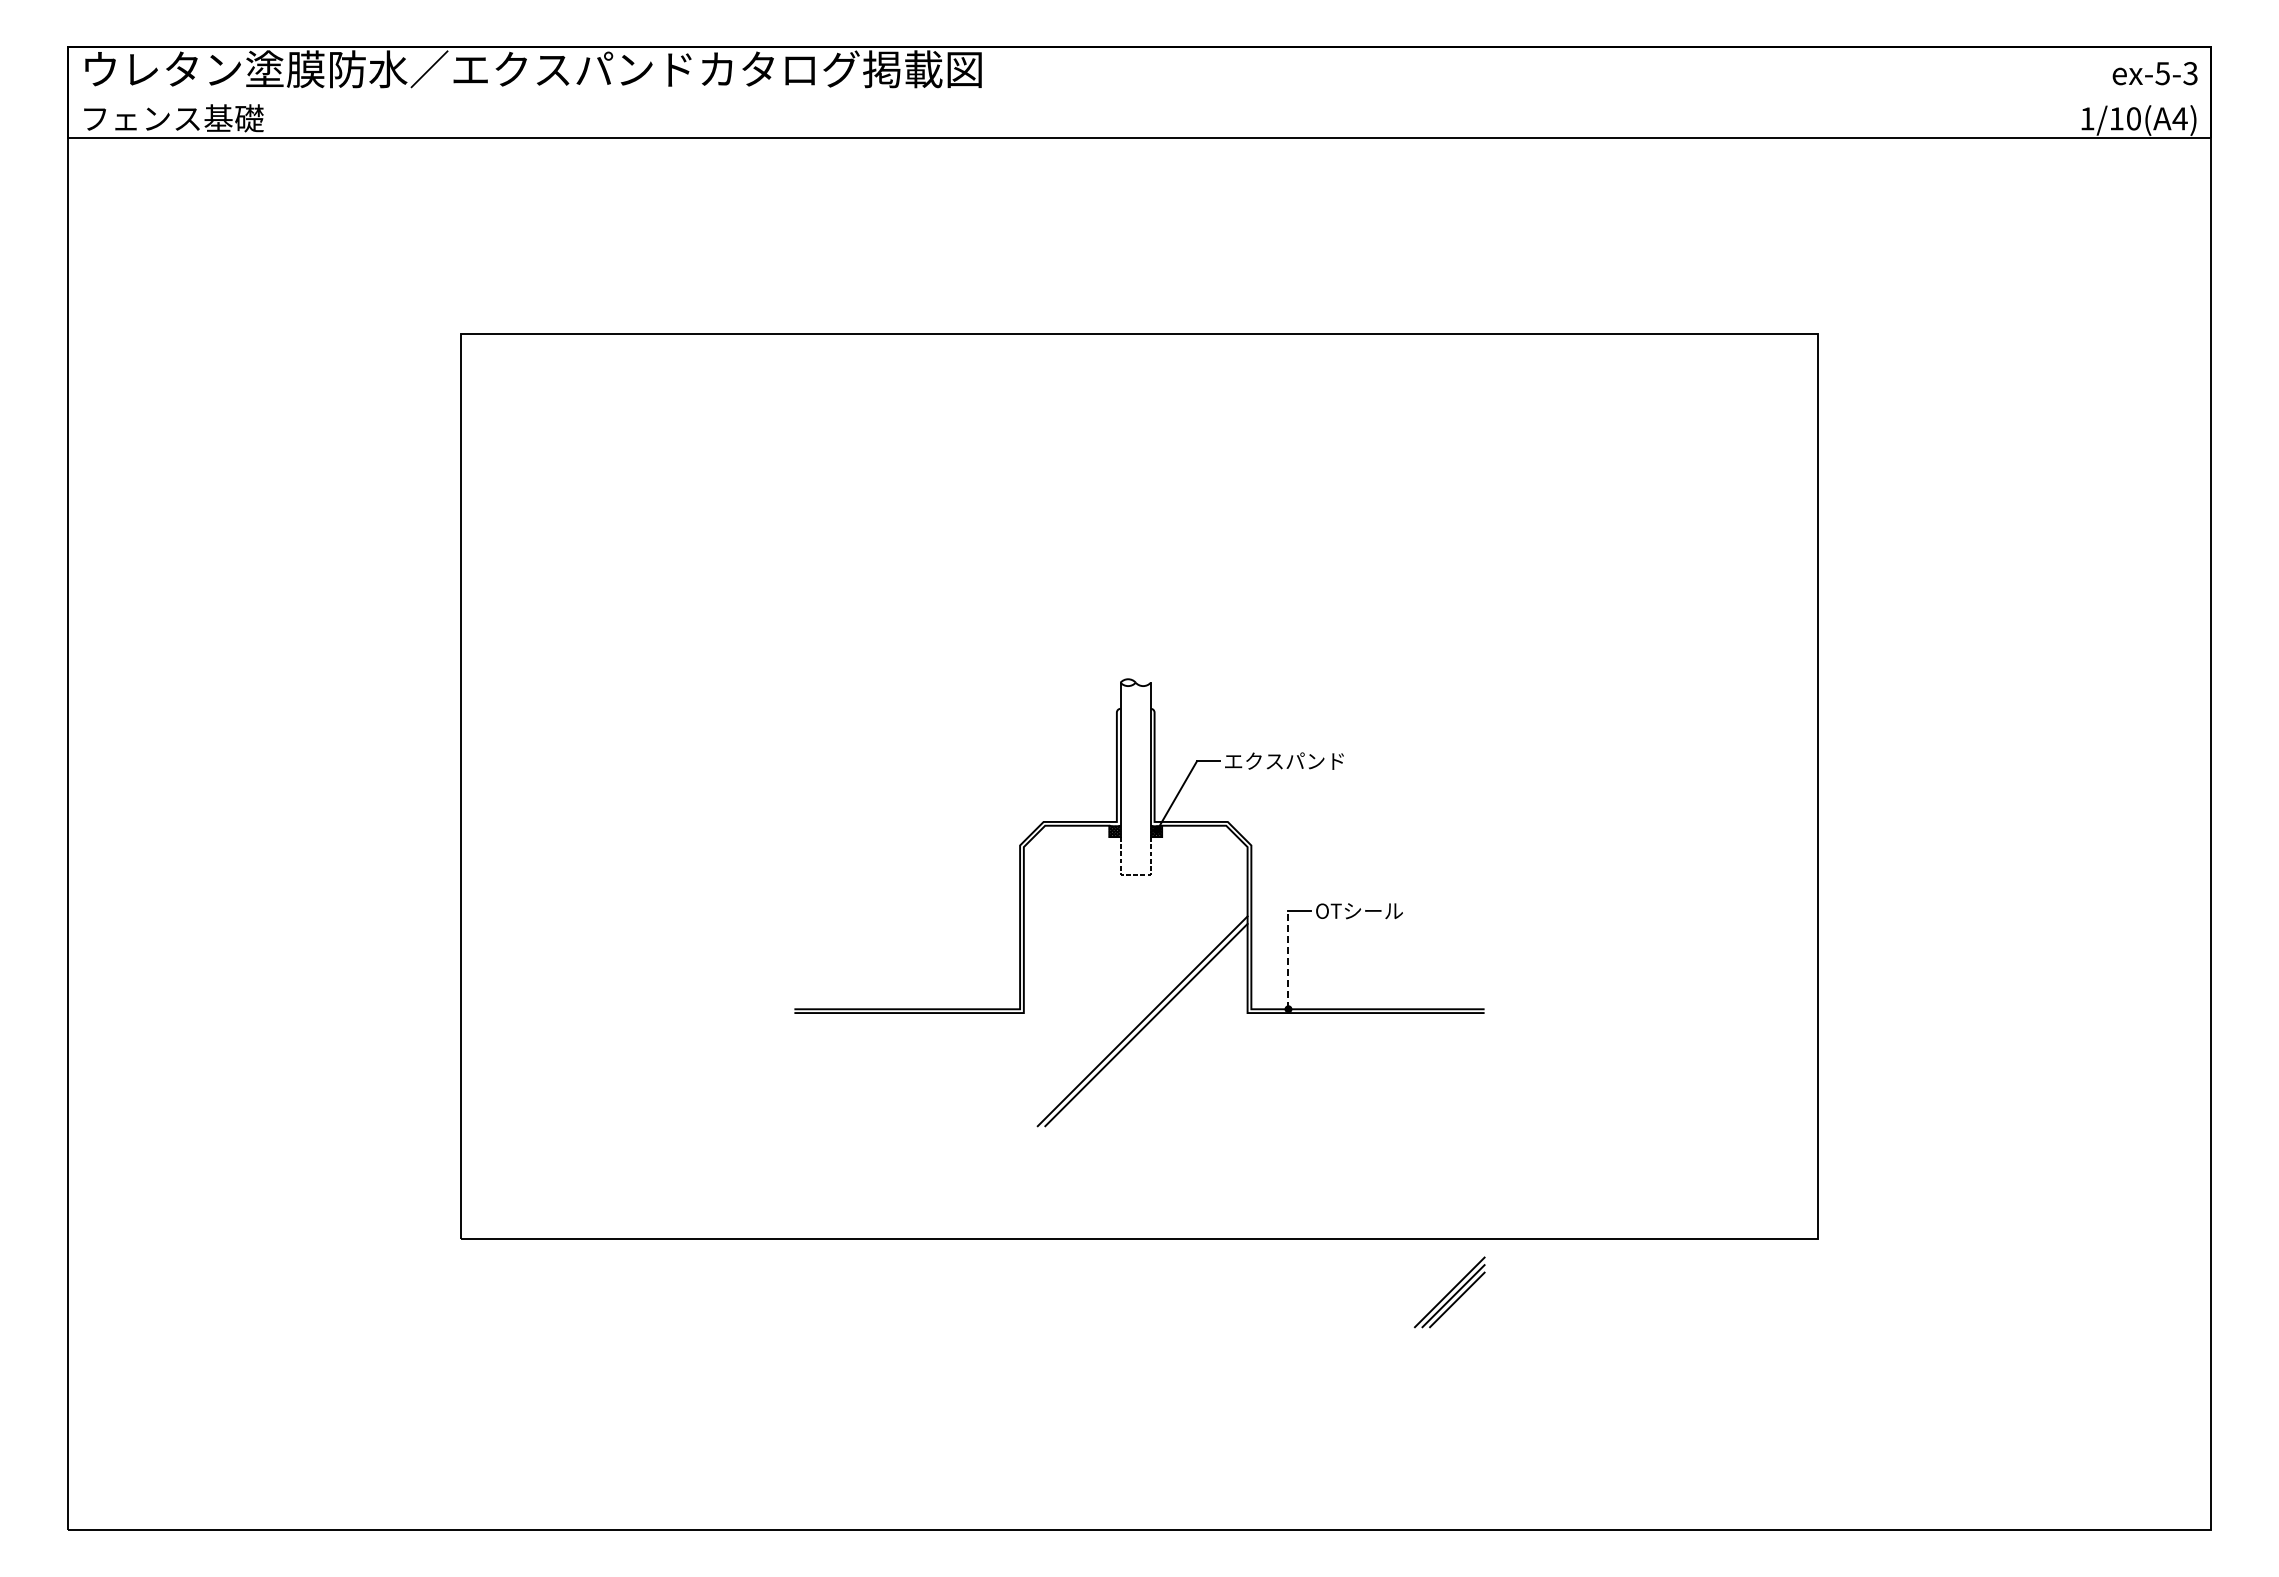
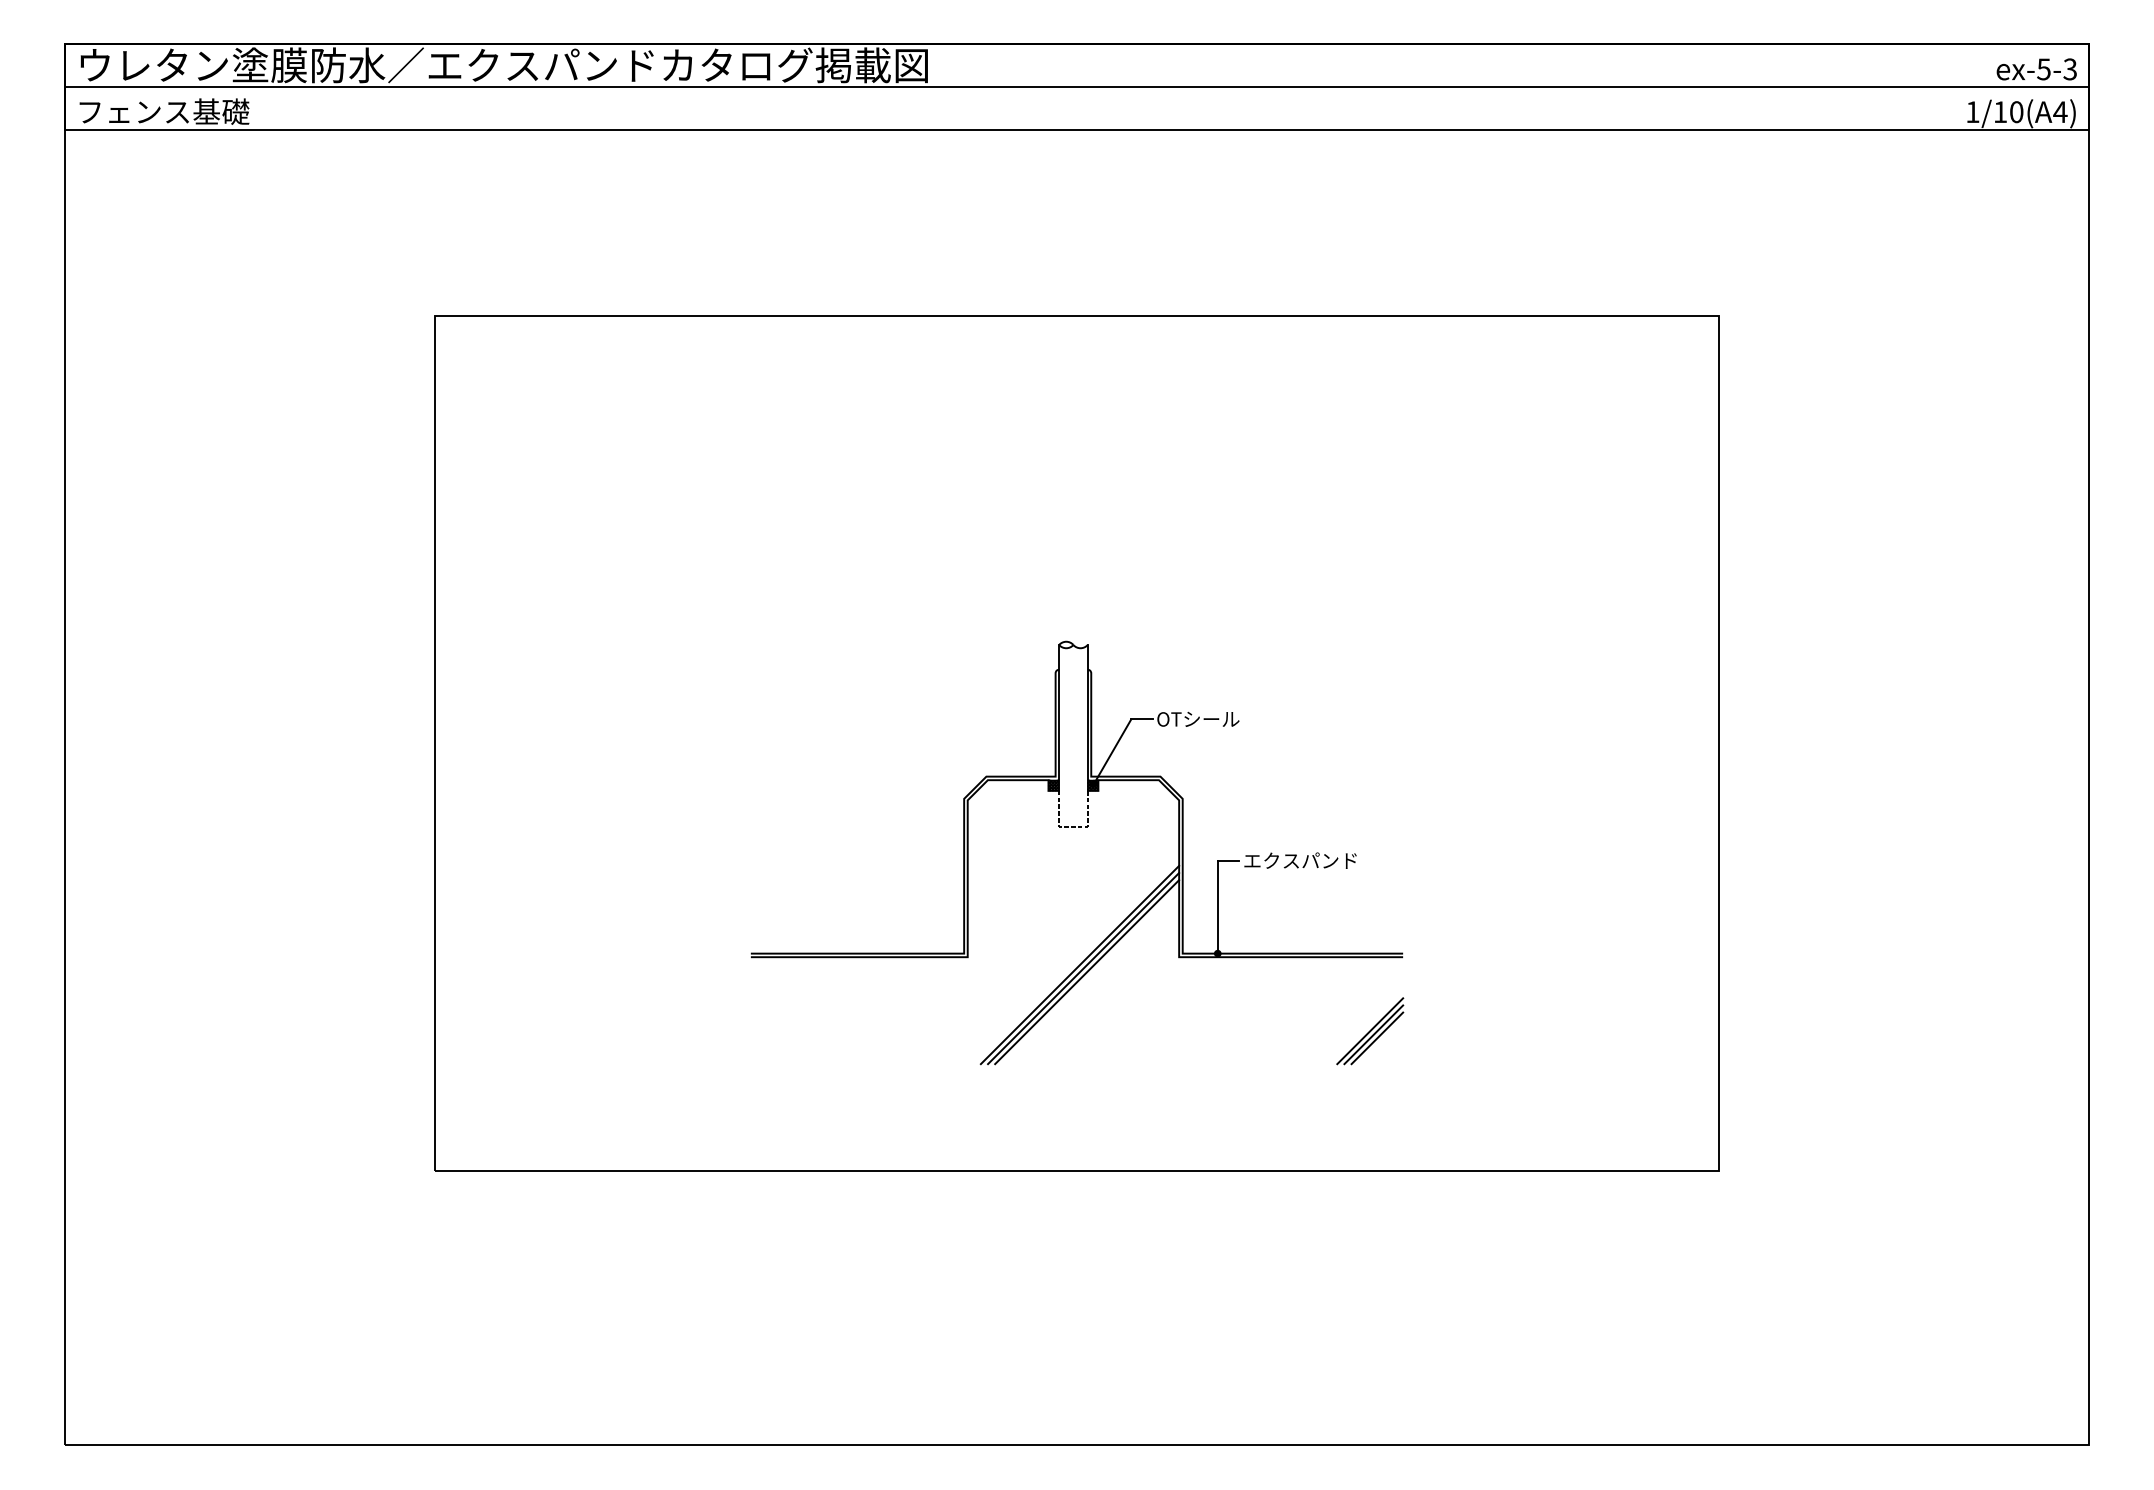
line: (1139, 92) -> (1077, 87), added
text: (1283, 760) -> (1213, 718), エクスパンド -> OTシール
text: (1375, 910) -> (1300, 860), OTシール -> エクスパンド
line: (1288, 960) -> (1217, 907), dashed -> solid
line: (1149, 1028) -> (1086, 971), added
part: (1449, 1292) -> (1369, 1031), moved

